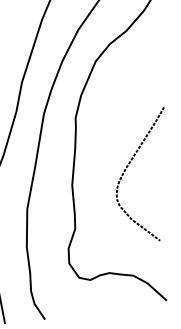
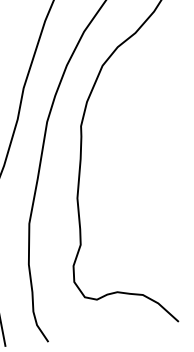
curve: (128, 166) -> (137, 178), removed

